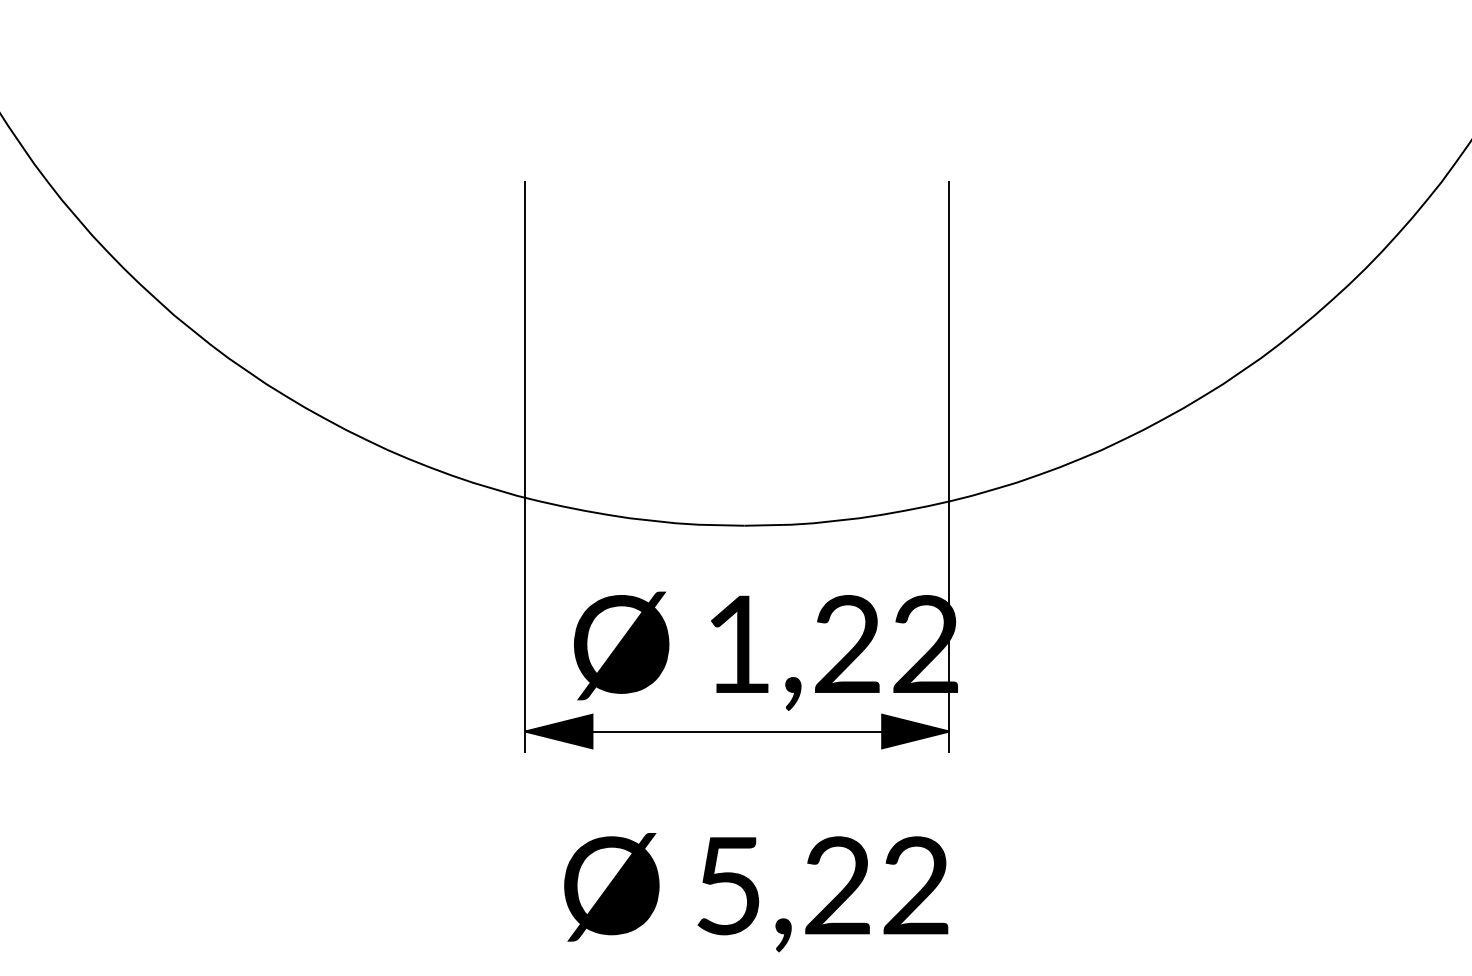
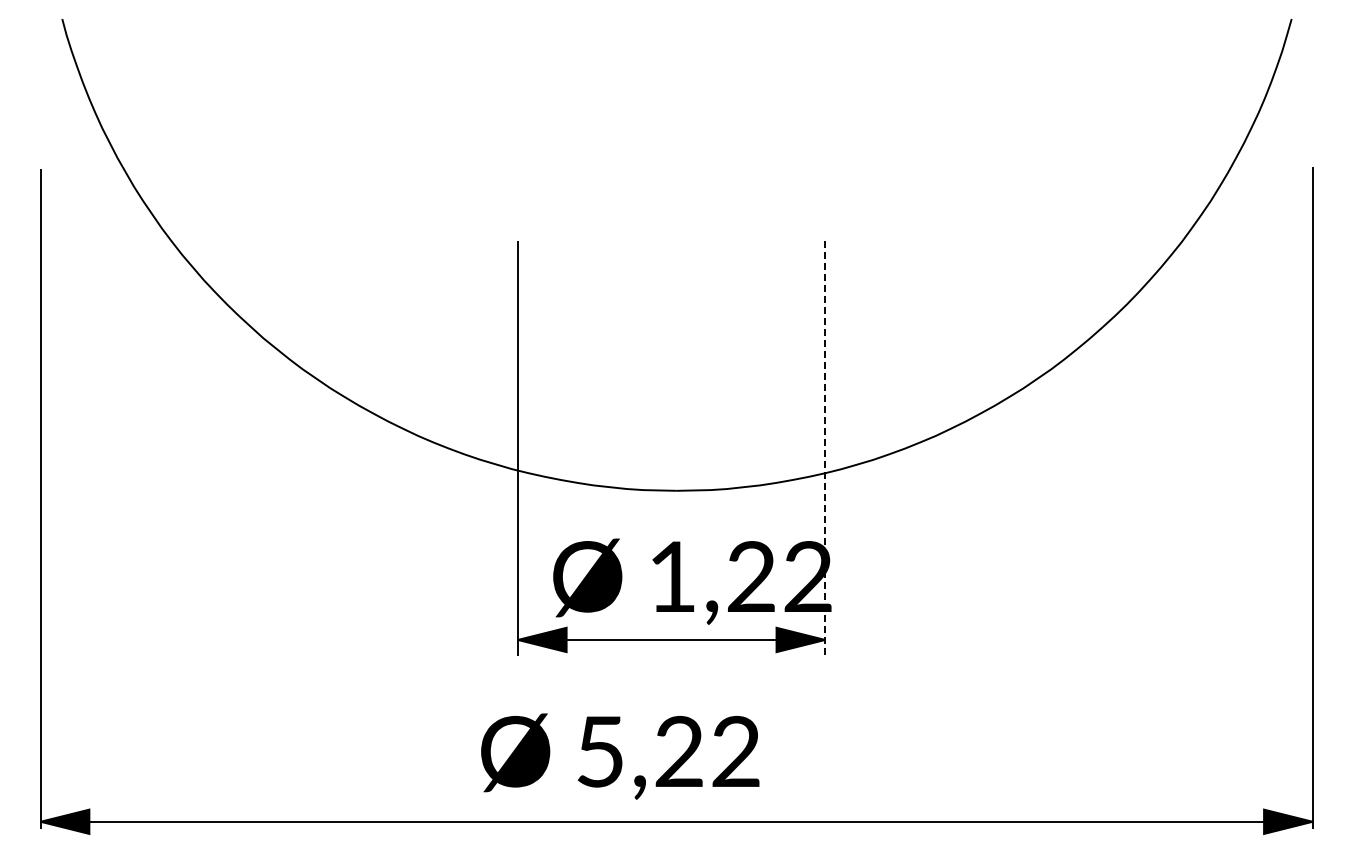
line: (949, 467) -> (825, 448), solid -> dashed
text: (756, 892) -> (620, 756), moved

